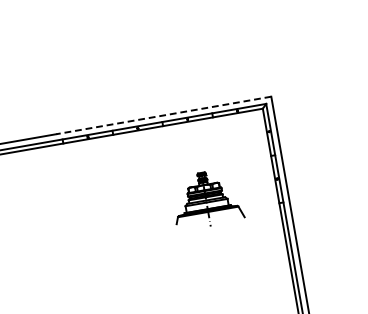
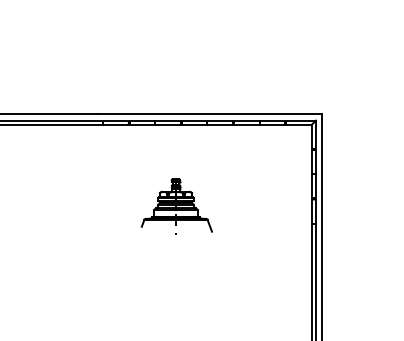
line: (163, 115) -> (209, 114), dashed -> solid
part: (206, 199) -> (176, 206), moved

